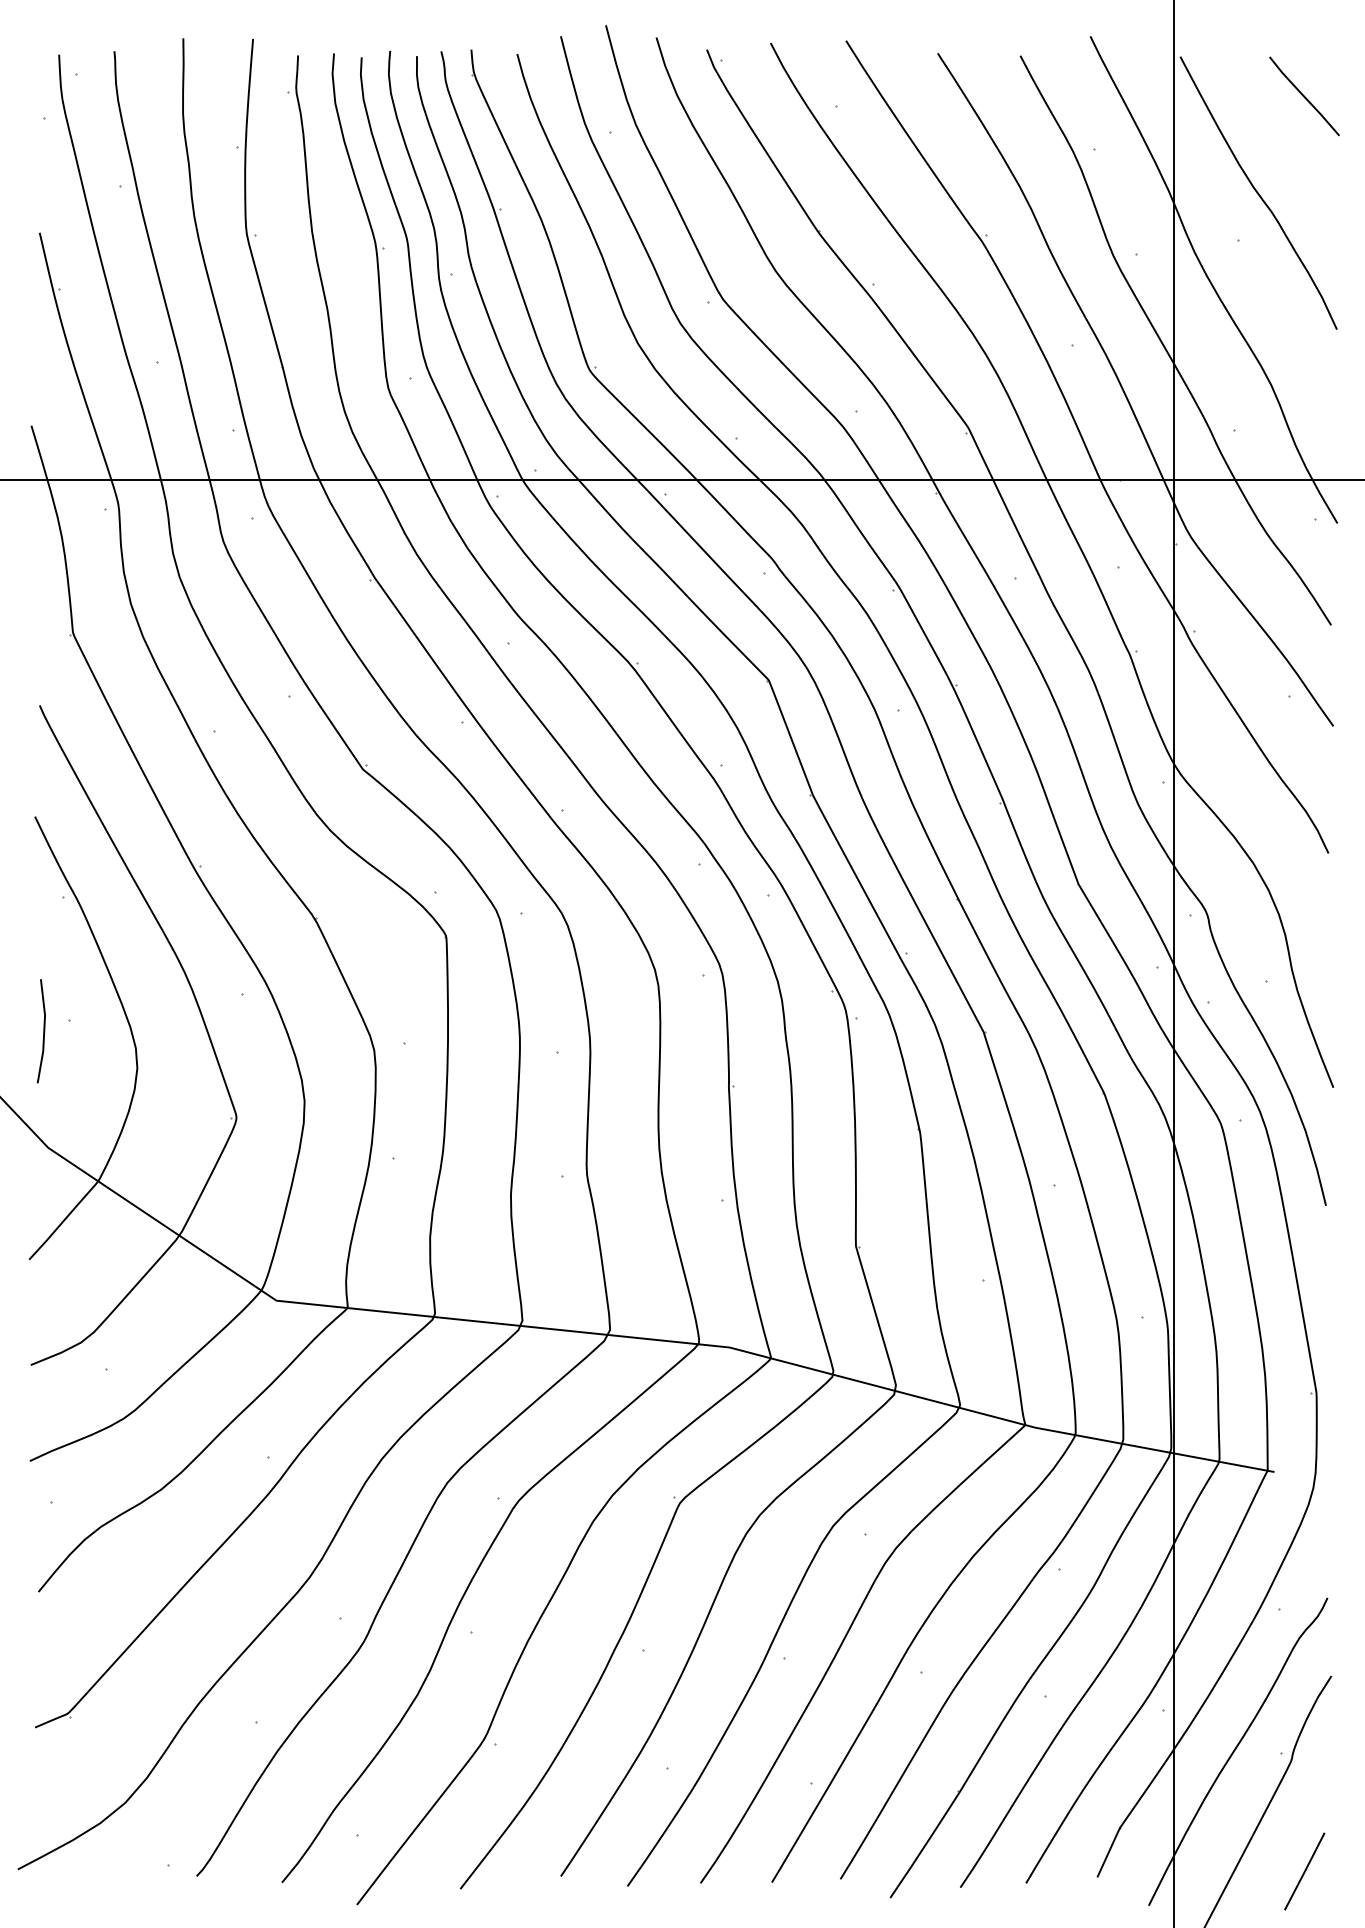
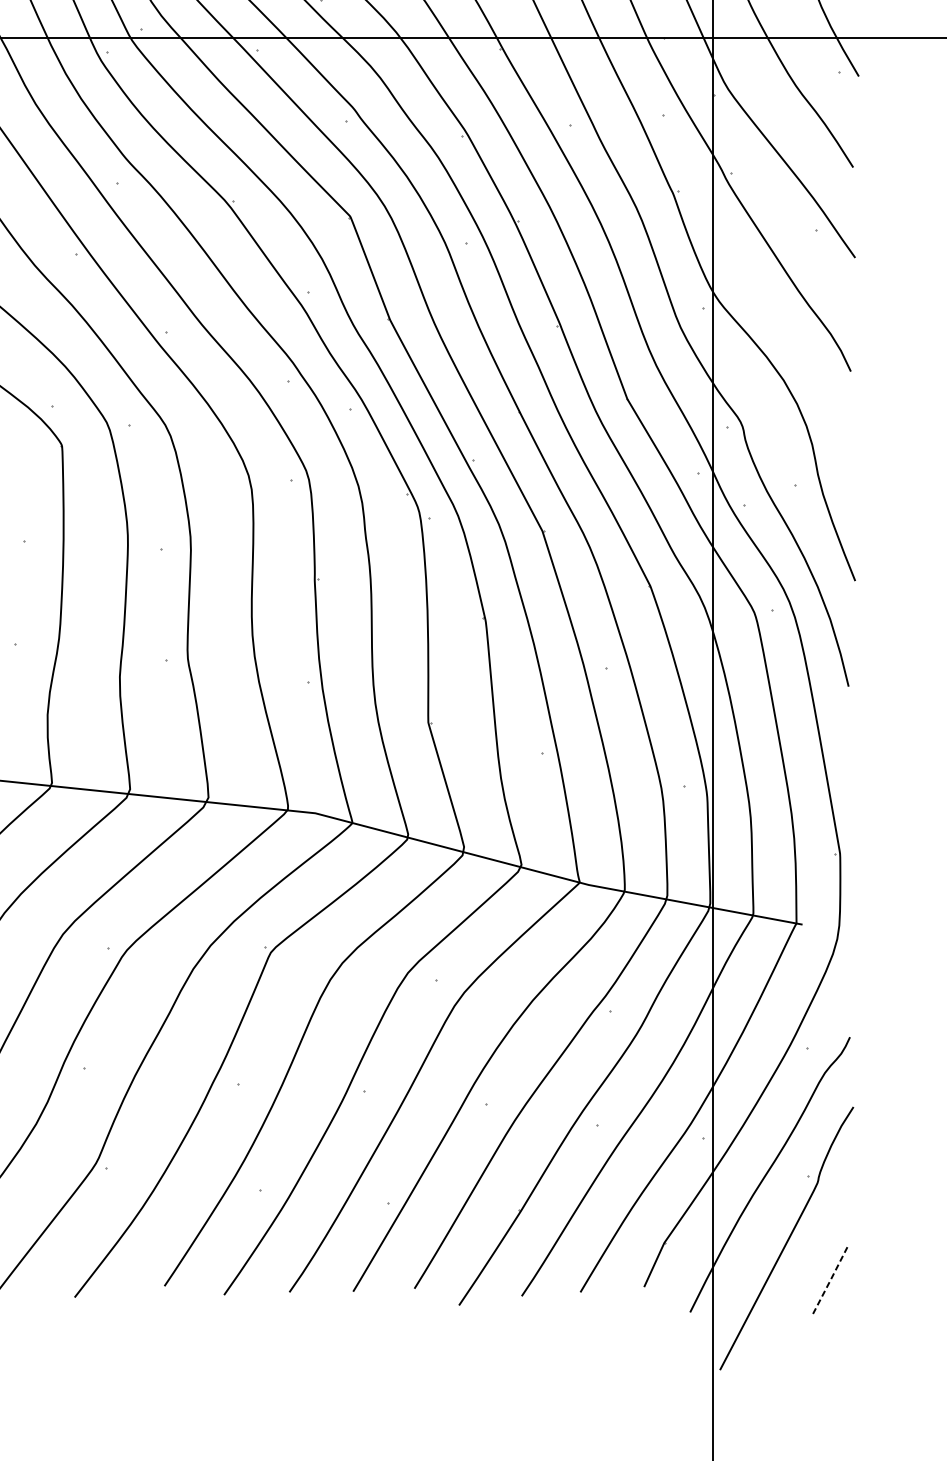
line: (1304, 1871) -> (829, 1281), solid -> dashed

